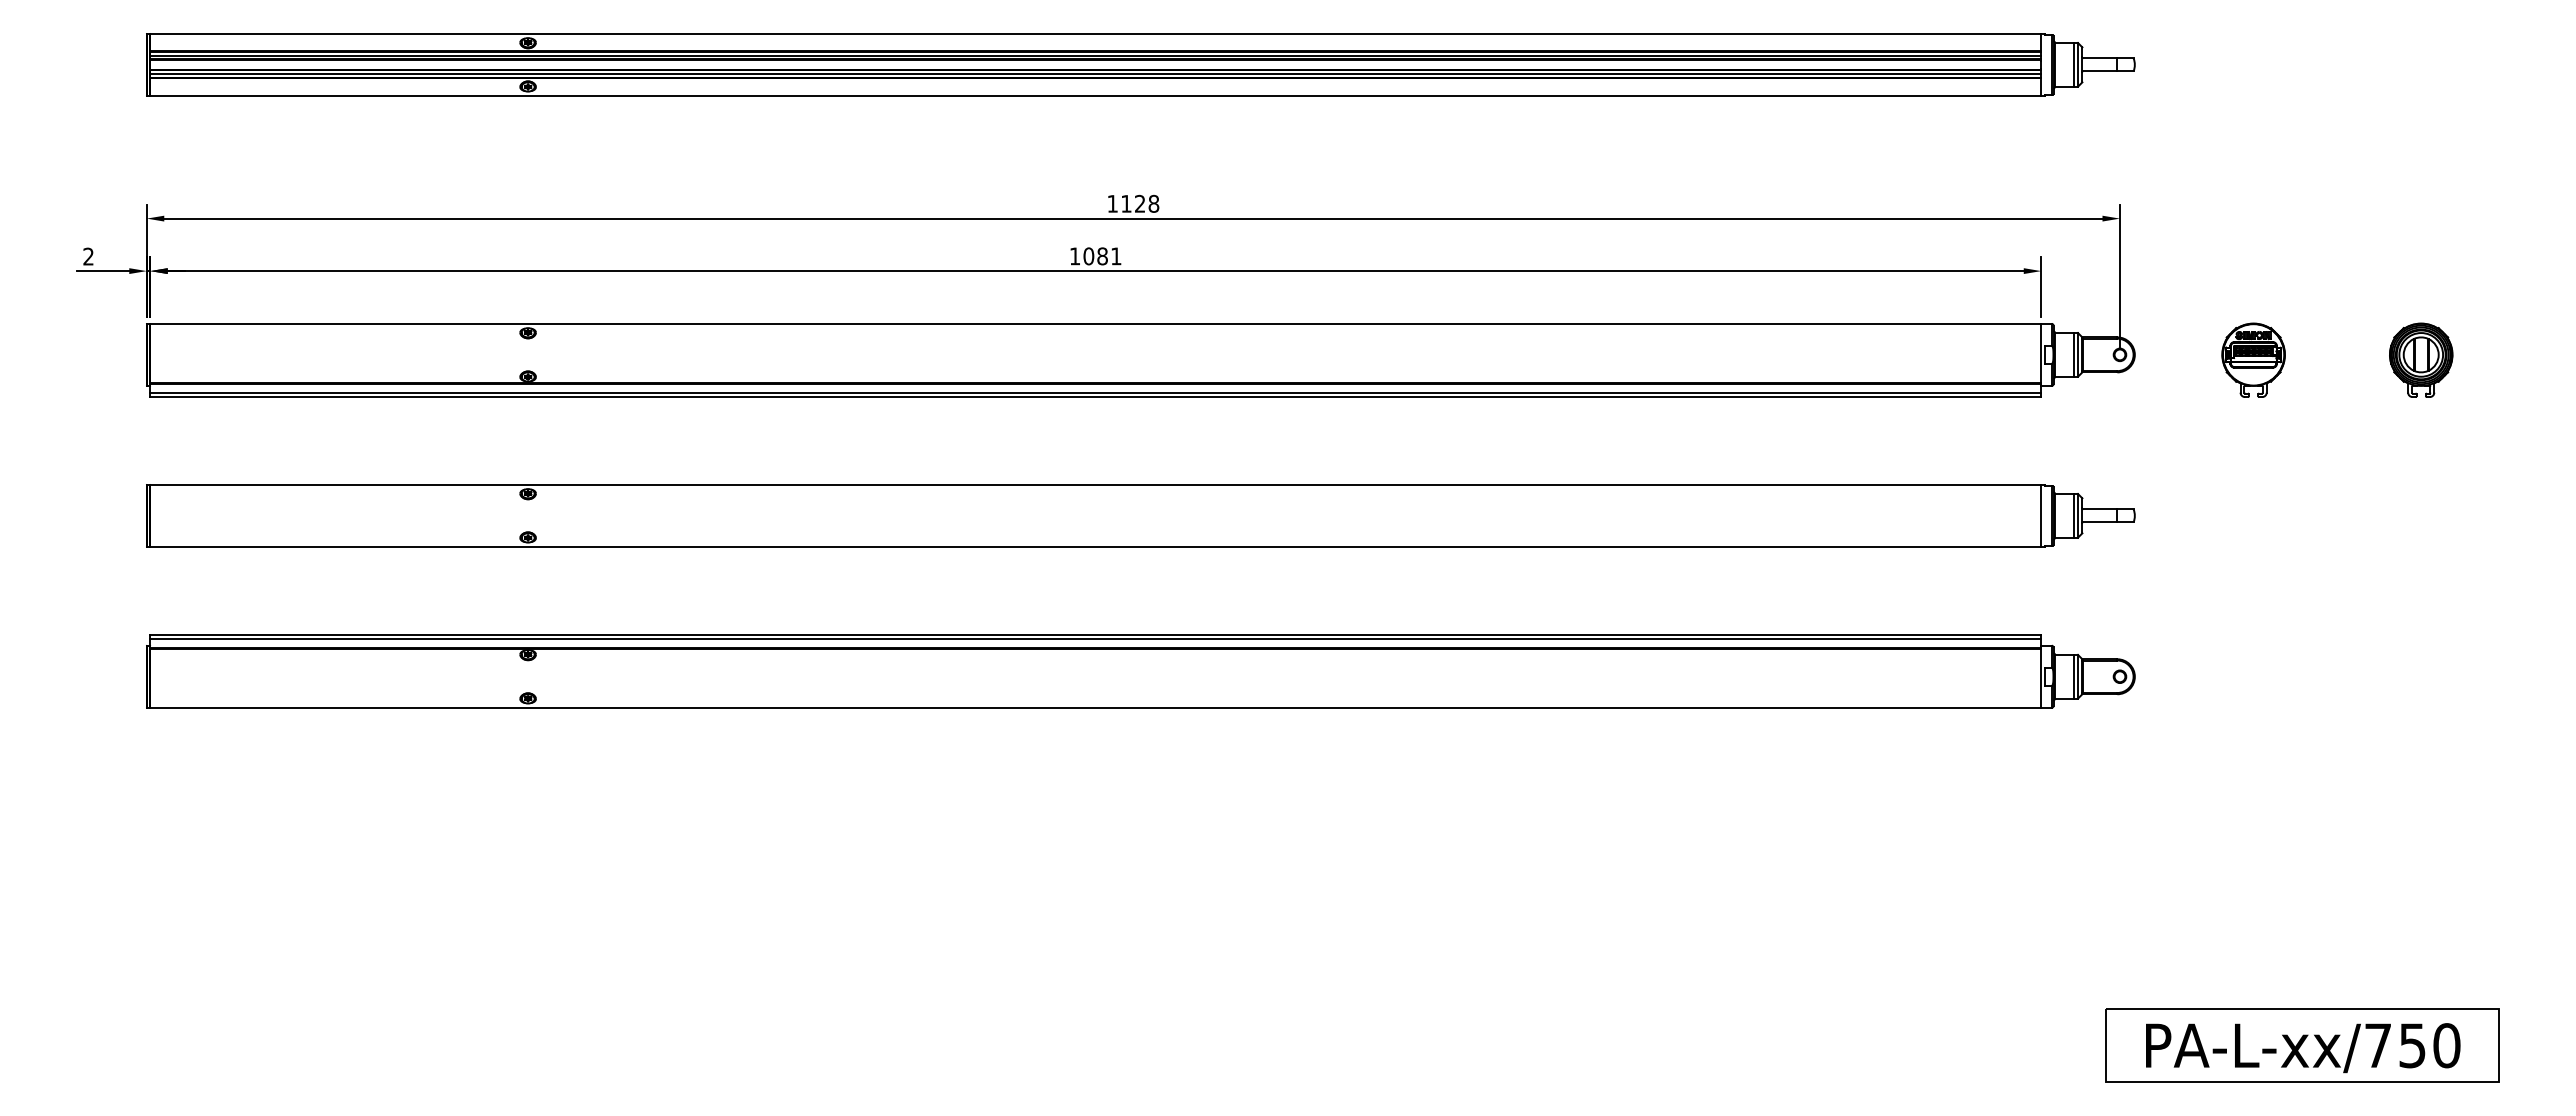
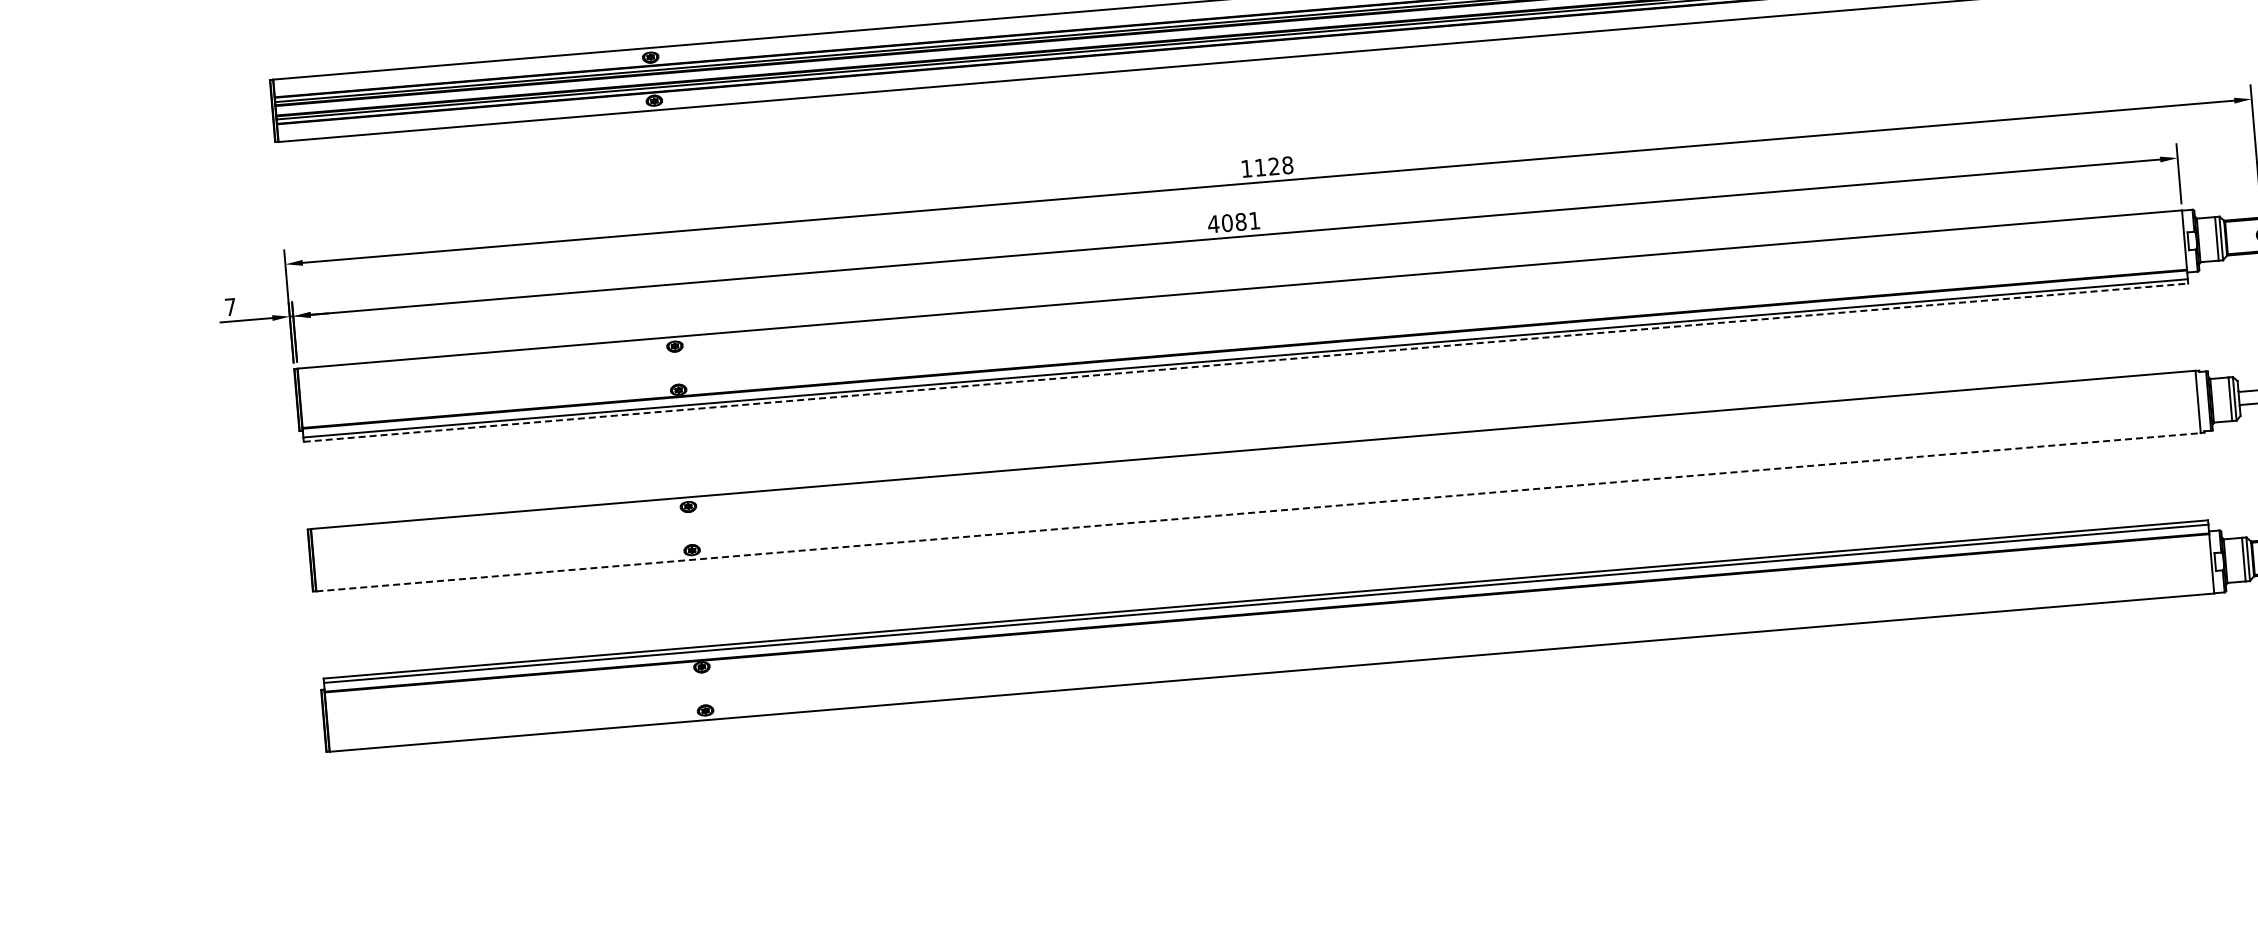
text: (88, 256) -> (230, 306), 2 -> 7
text: (1074, 256) -> (1213, 224), 1081 -> 4081
line: (1095, 397) -> (1245, 363), solid -> dashed
line: (1095, 547) -> (1258, 512), solid -> dashed

